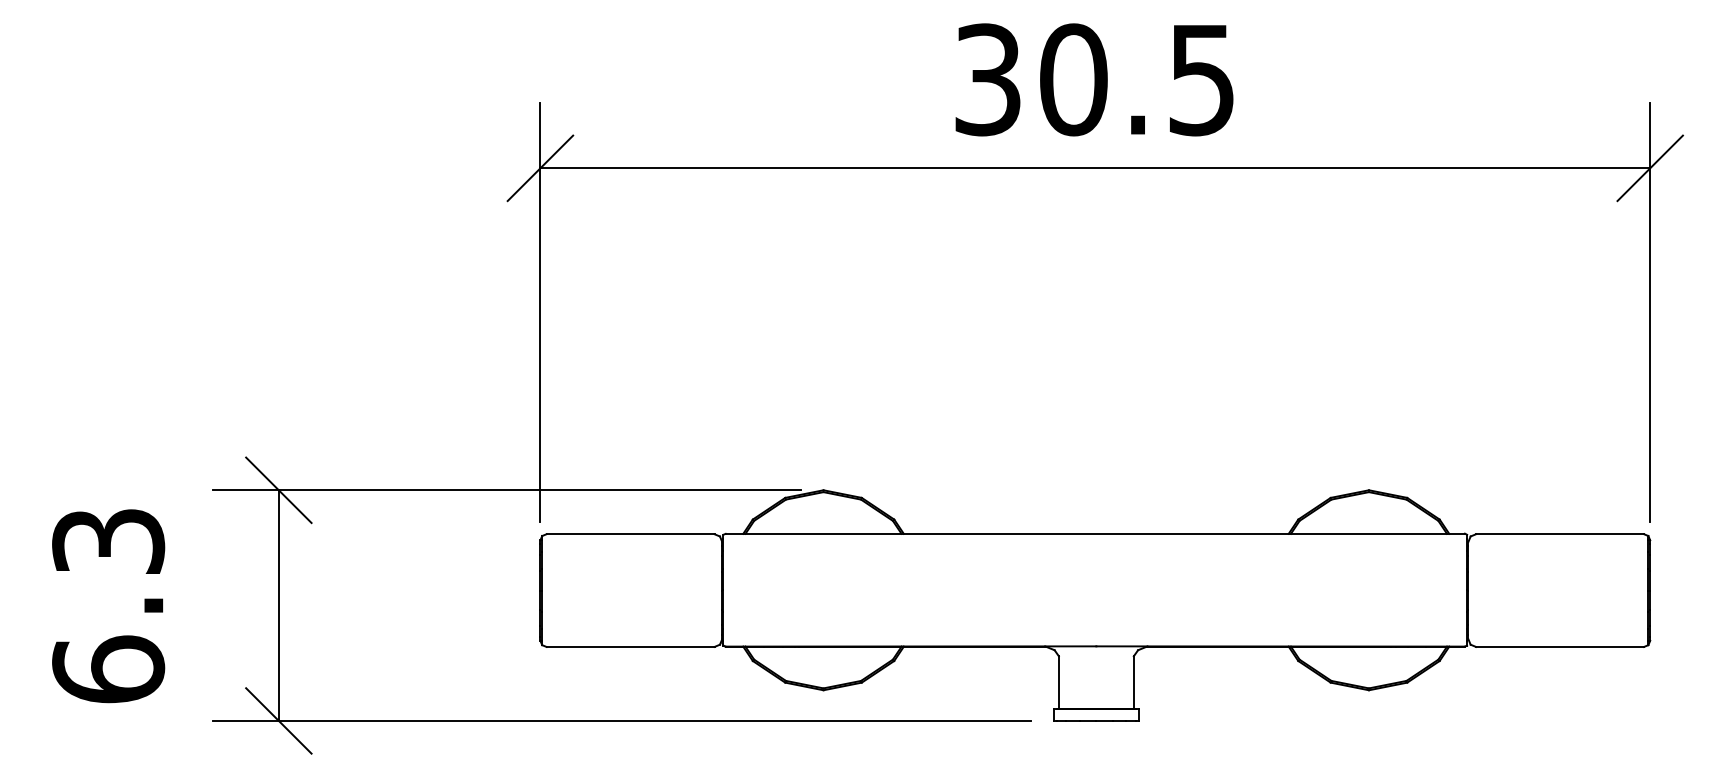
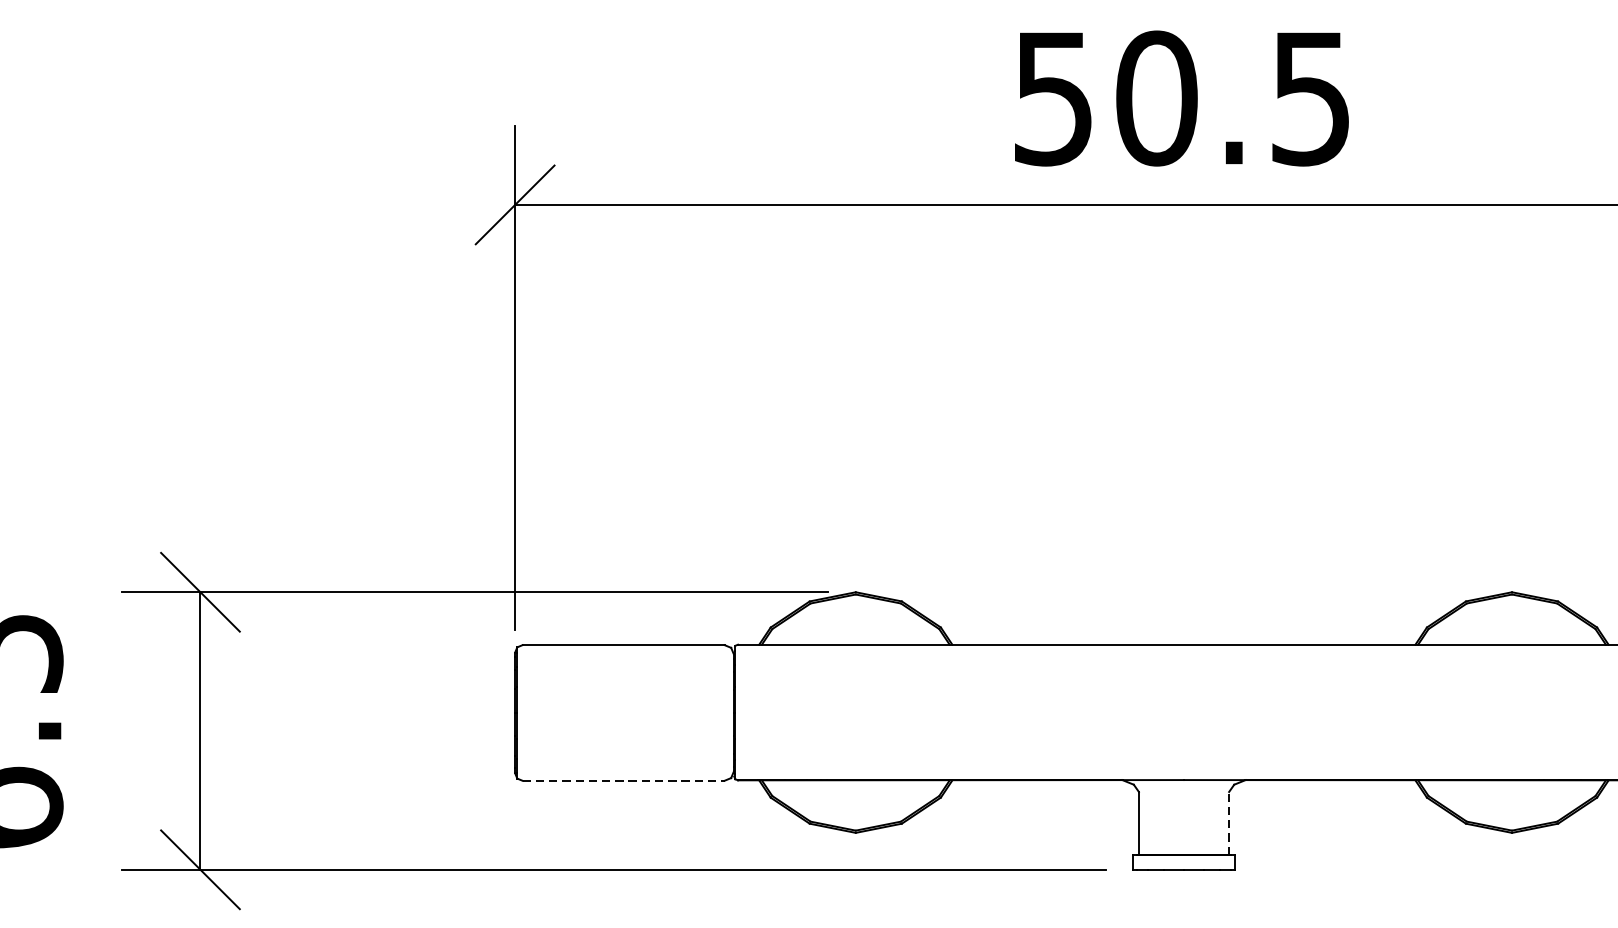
text: (987, 79) -> (1053, 98), 30.5 -> 50.5
line: (630, 646) -> (623, 780), solid -> dashed
line: (1133, 681) -> (1228, 822), solid -> dashed

